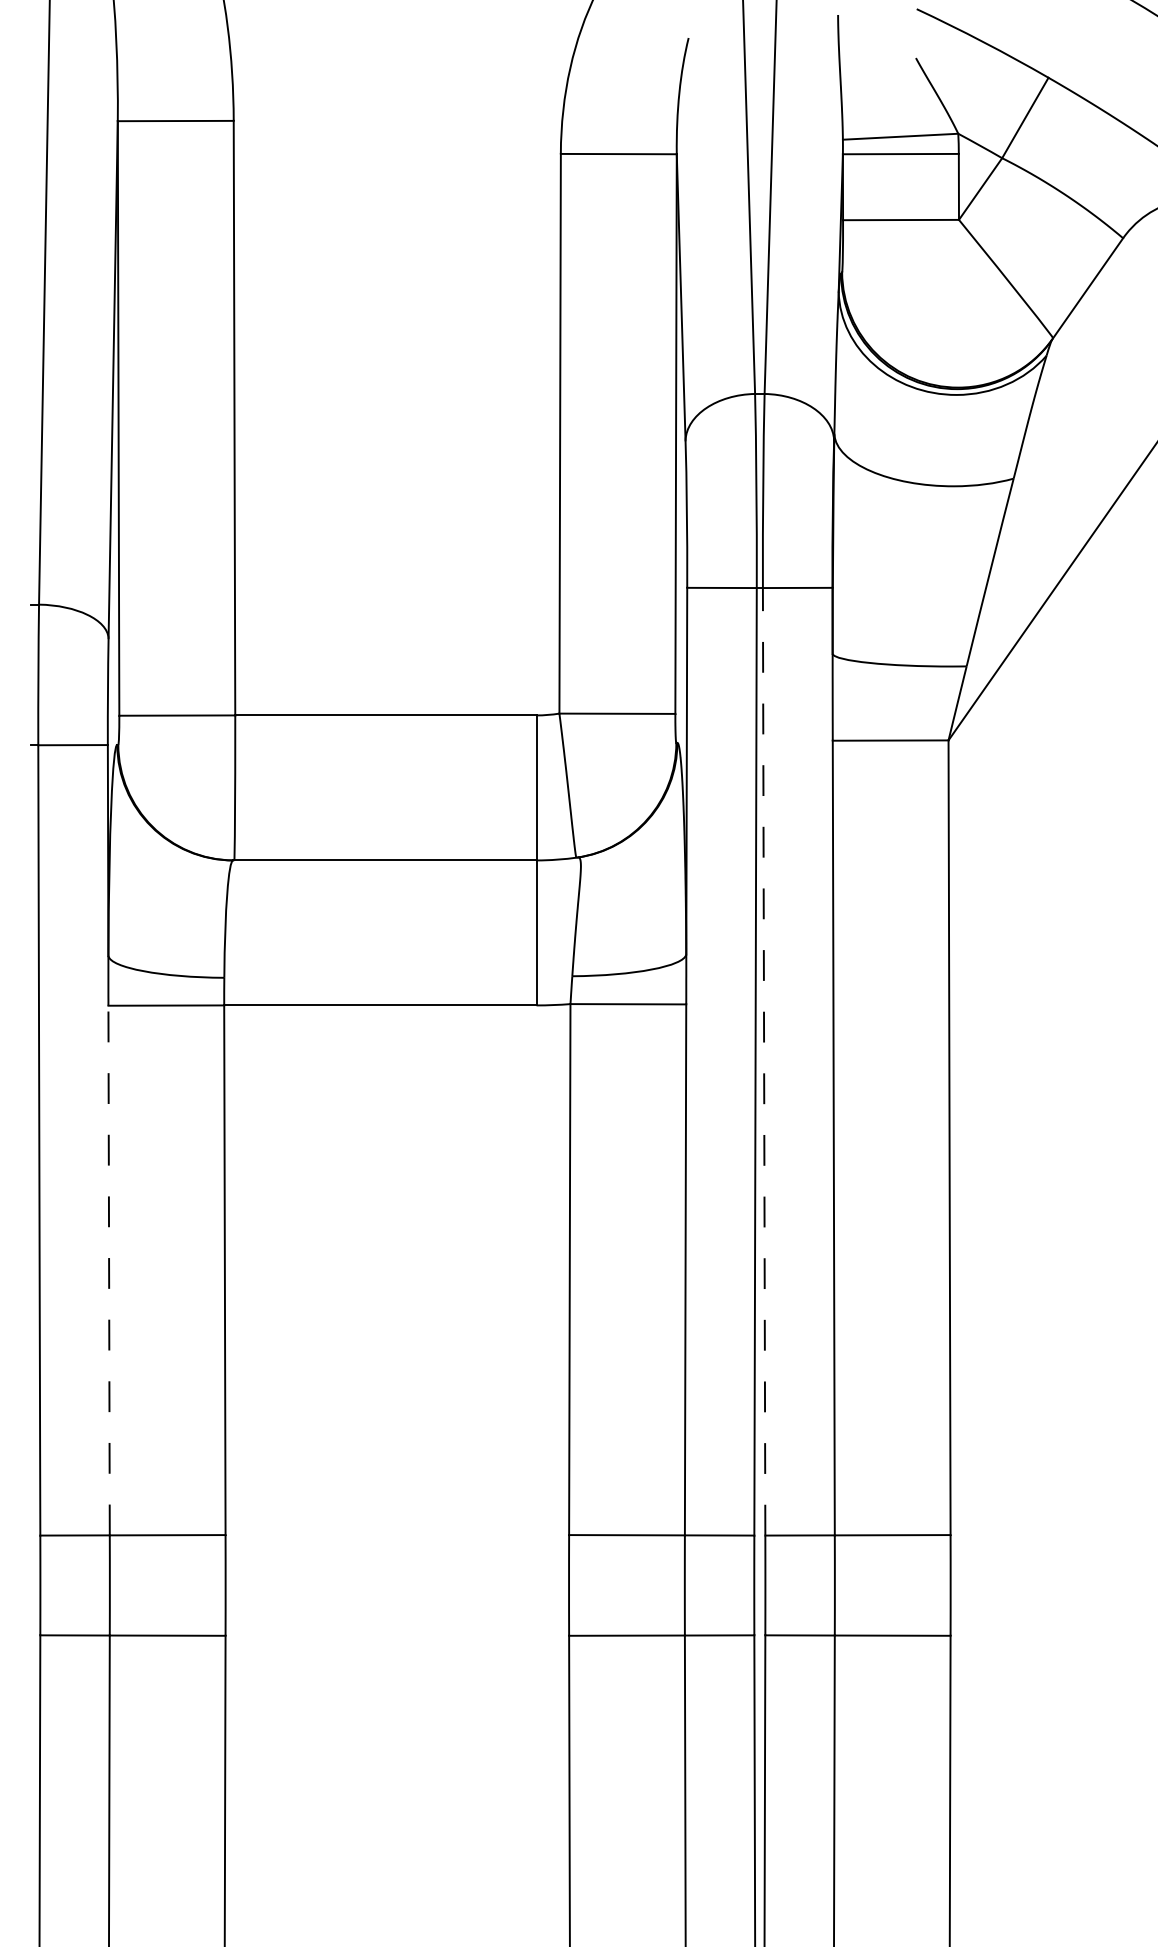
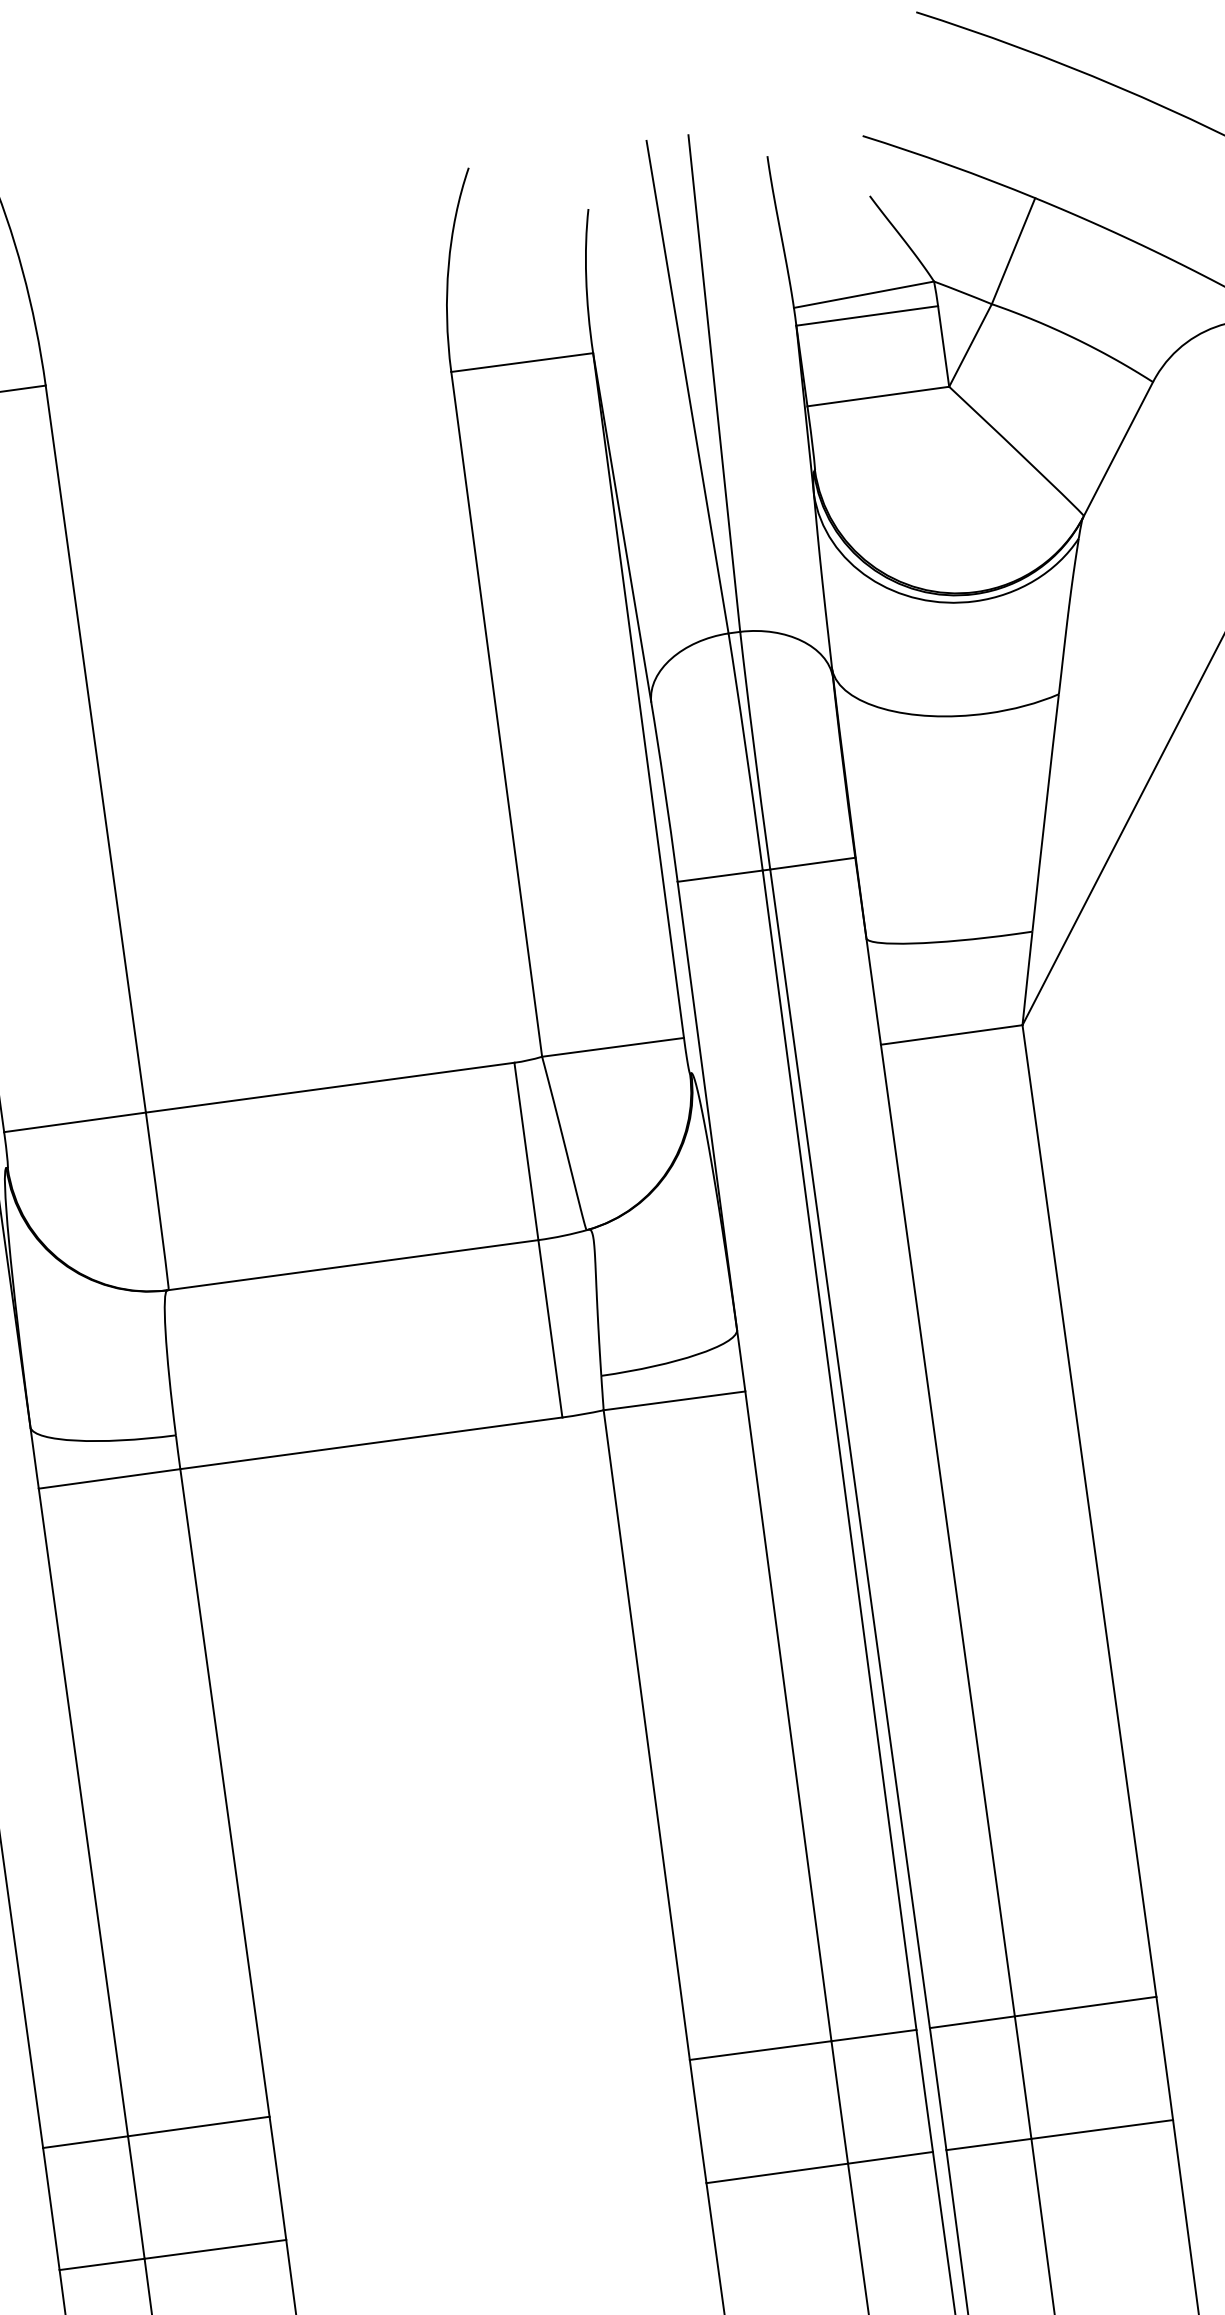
line: (764, 1061) -> (850, 1448), dashed -> solid
line: (109, 1270) -> (83, 1812), dashed -> solid

